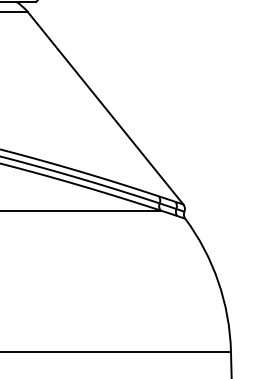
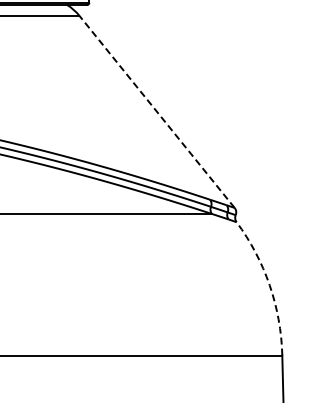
line: (106, 108) -> (157, 111), solid -> dashed
arc: (218, 282) -> (269, 285), solid -> dashed

